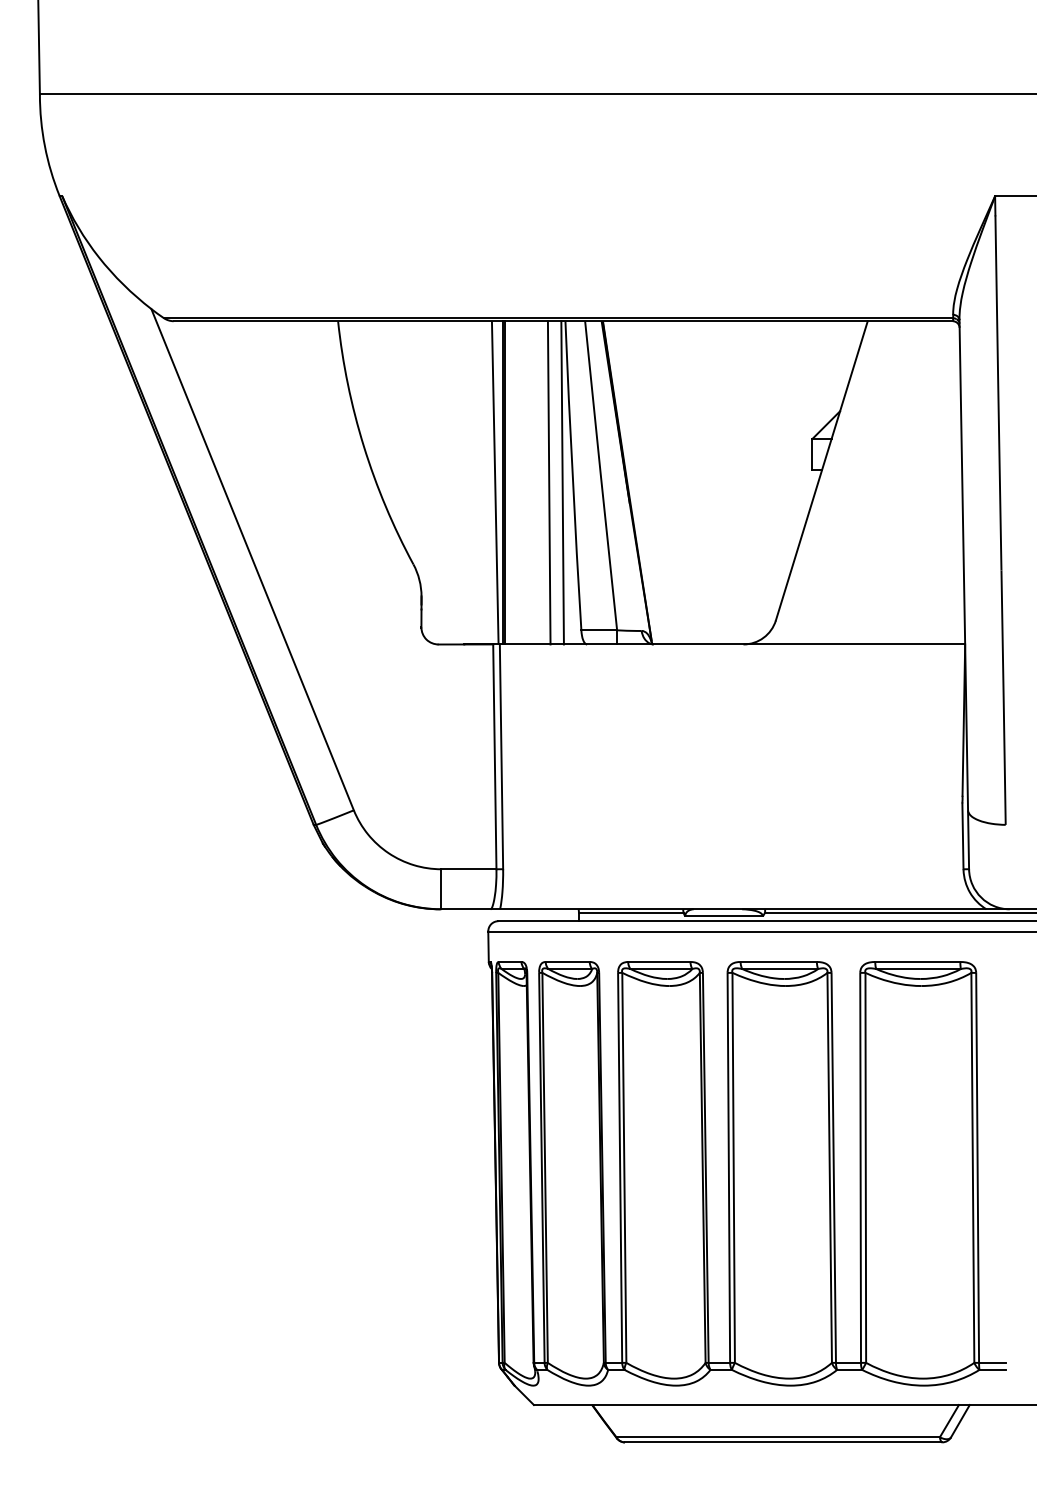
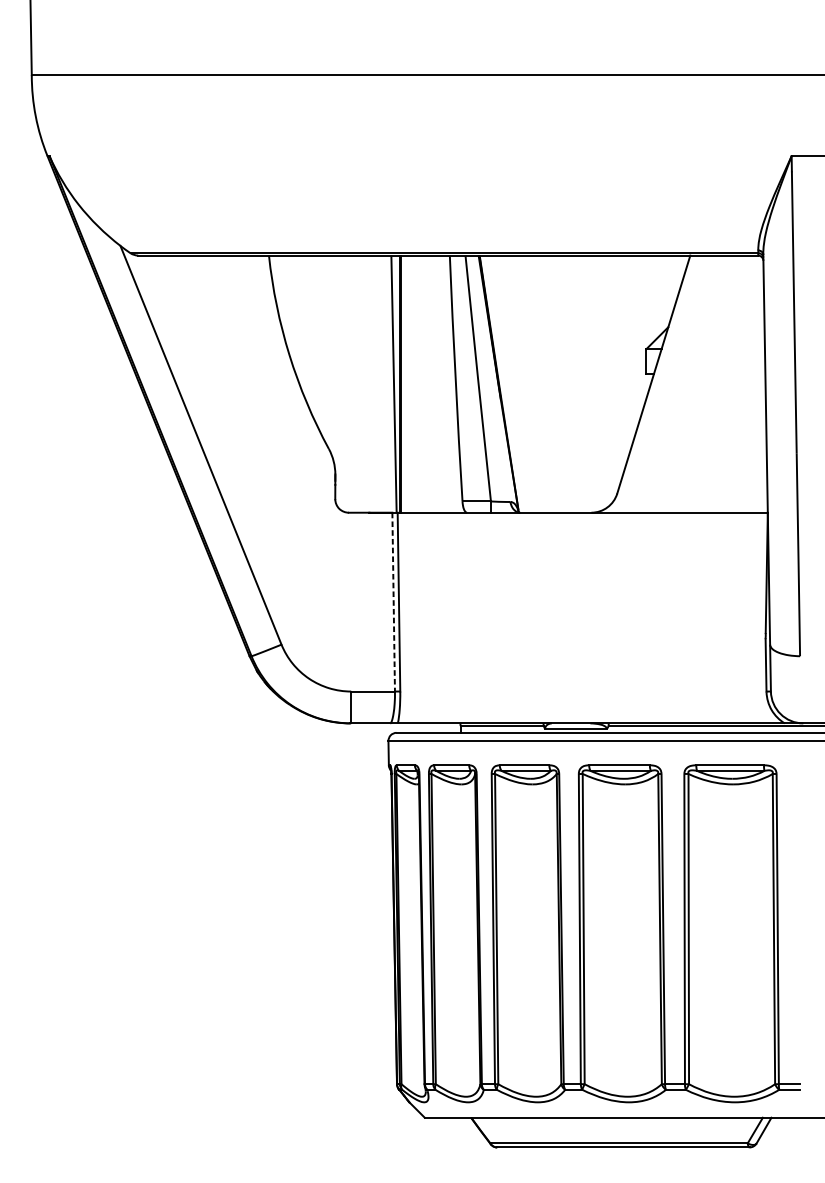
line: (548, 482) -> (436, 383), removed
line: (562, 482) -> (447, 383), removed
line: (494, 757) -> (393, 602), solid -> dashed

